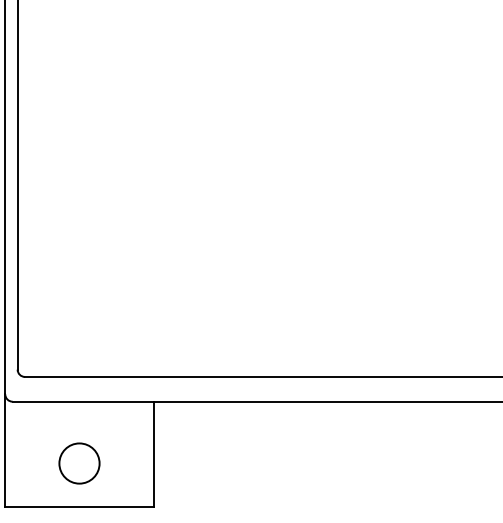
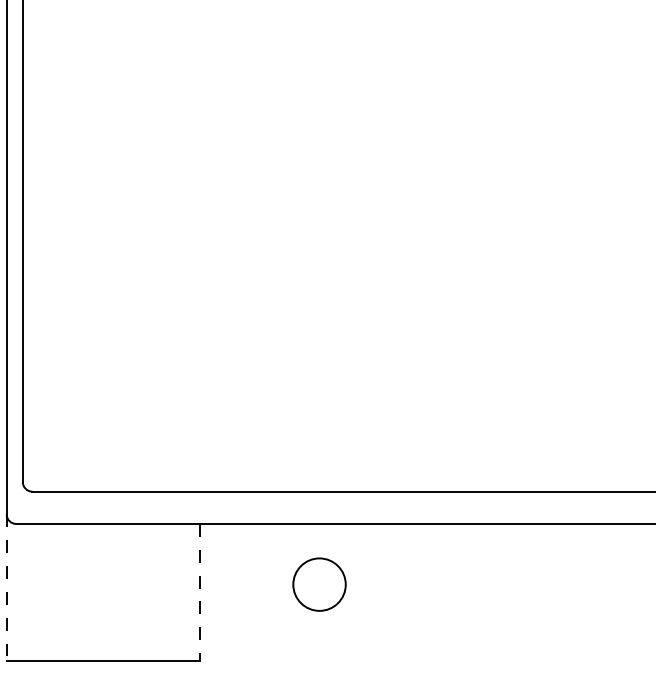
line: (5, 451) -> (6, 588), solid -> dashed
line: (153, 454) -> (200, 592), solid -> dashed
circle: (79, 463) -> (319, 584), moved

